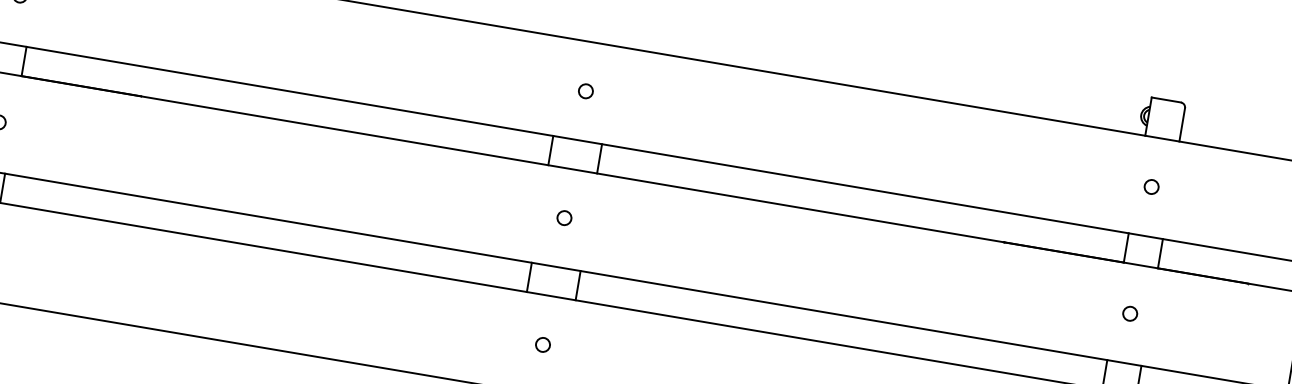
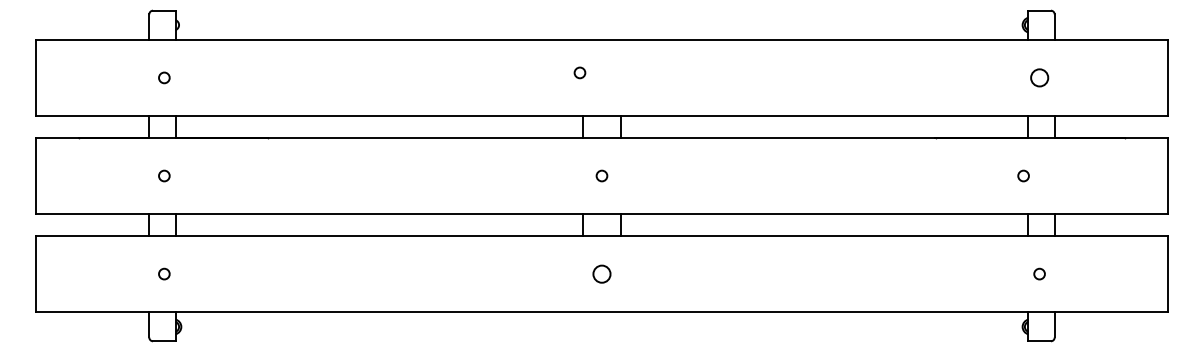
circle: (585, 90) -> (579, 72), moved
circle: (1151, 186) -> (1039, 77), size x1.6
circle: (1130, 313) -> (1023, 175), moved
circle: (542, 344) -> (601, 273), size x1.6

